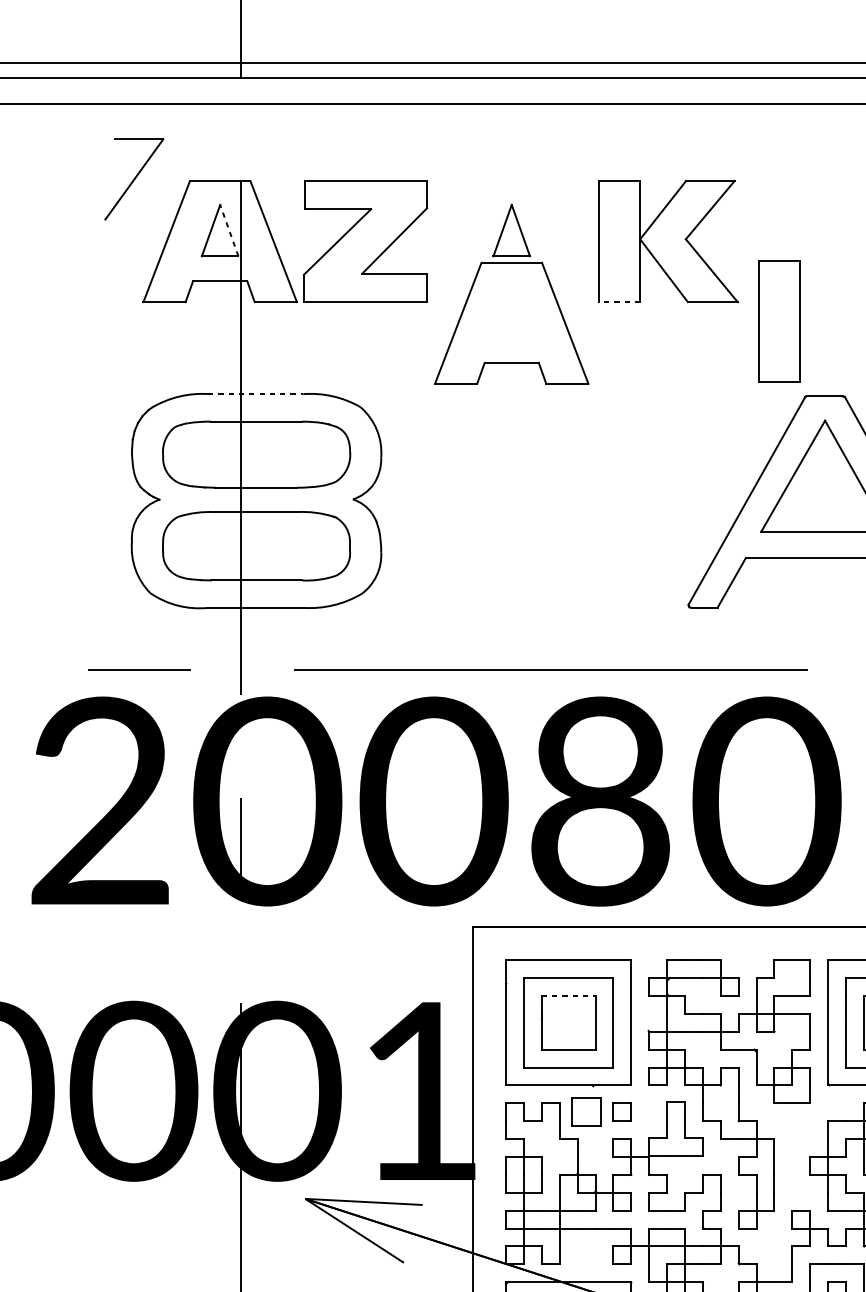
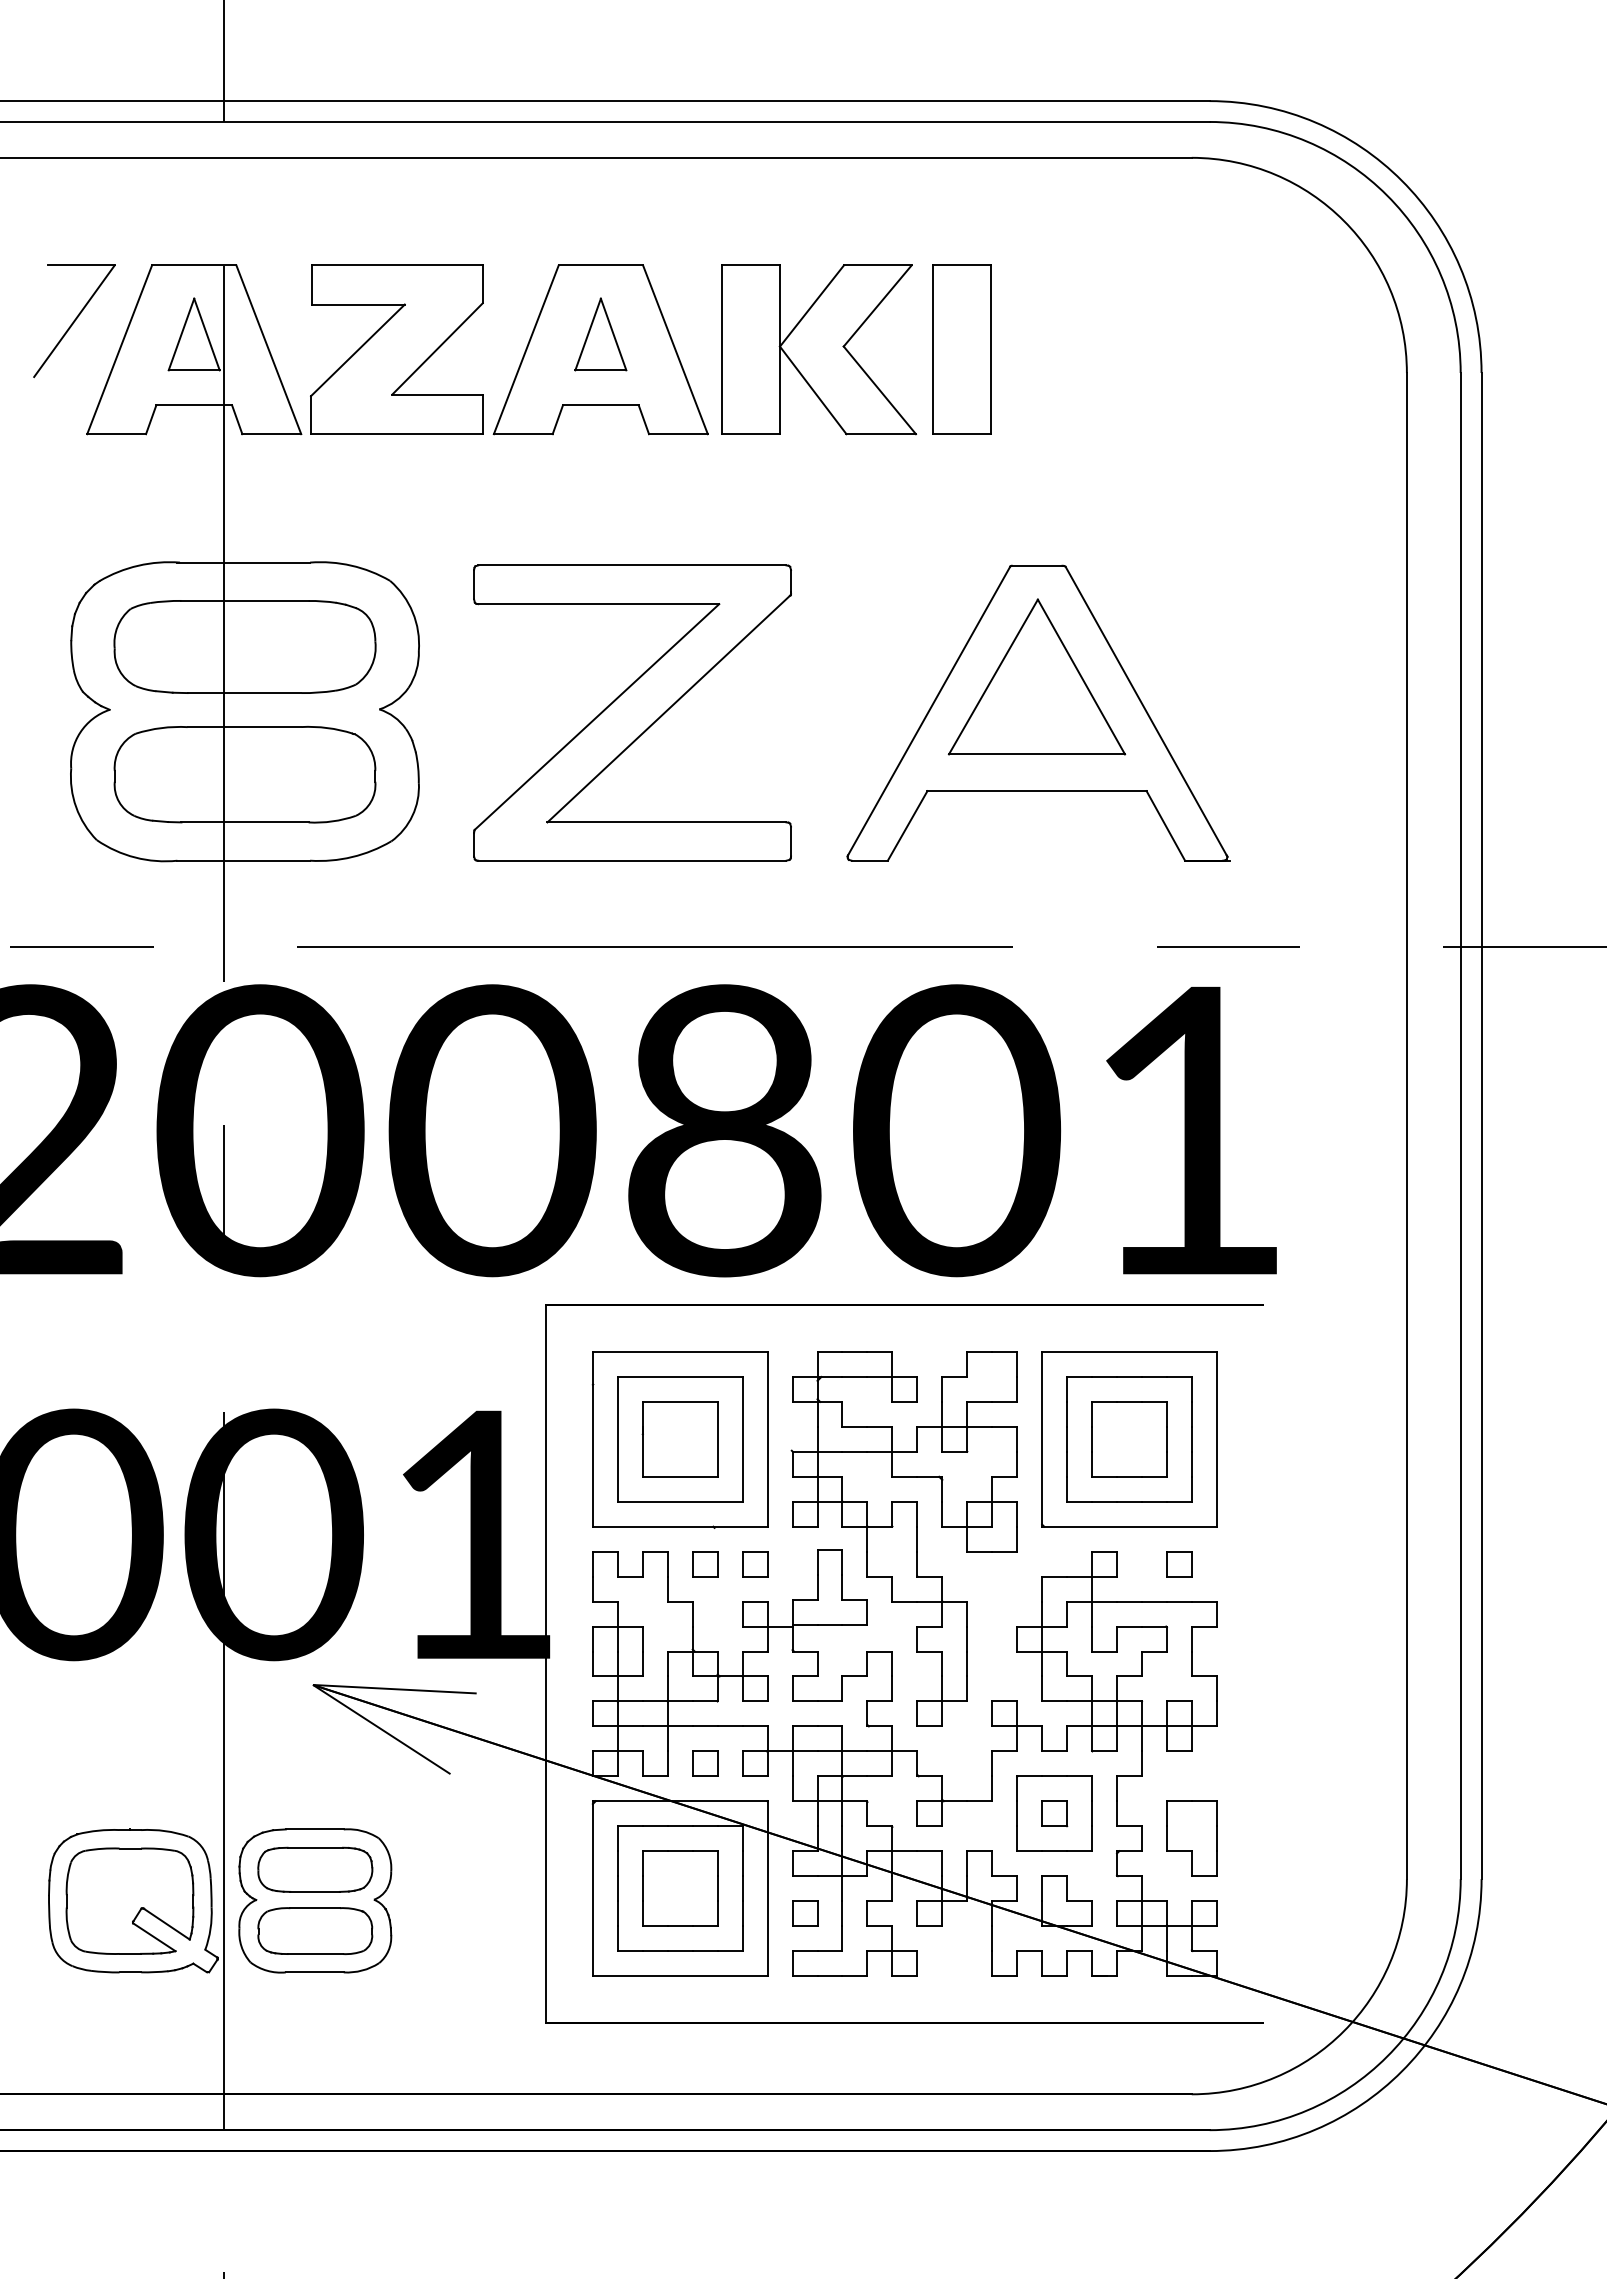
part: (134, 179) -> (74, 321), moved
line: (228, 230) -> (206, 334), dashed -> solid
line: (619, 302) -> (751, 434), dashed -> solid
part: (778, 321) -> (961, 349), moved
part: (511, 323) -> (600, 349), moved
line: (256, 394) -> (244, 562), dashed -> solid
part: (534, 501) -> (632, 712), added
line: (568, 995) -> (680, 1401), dashed -> solid
part: (586, 1112) -> (705, 1564), size x0.62
part: (586, 1255) -> (705, 1763), added

